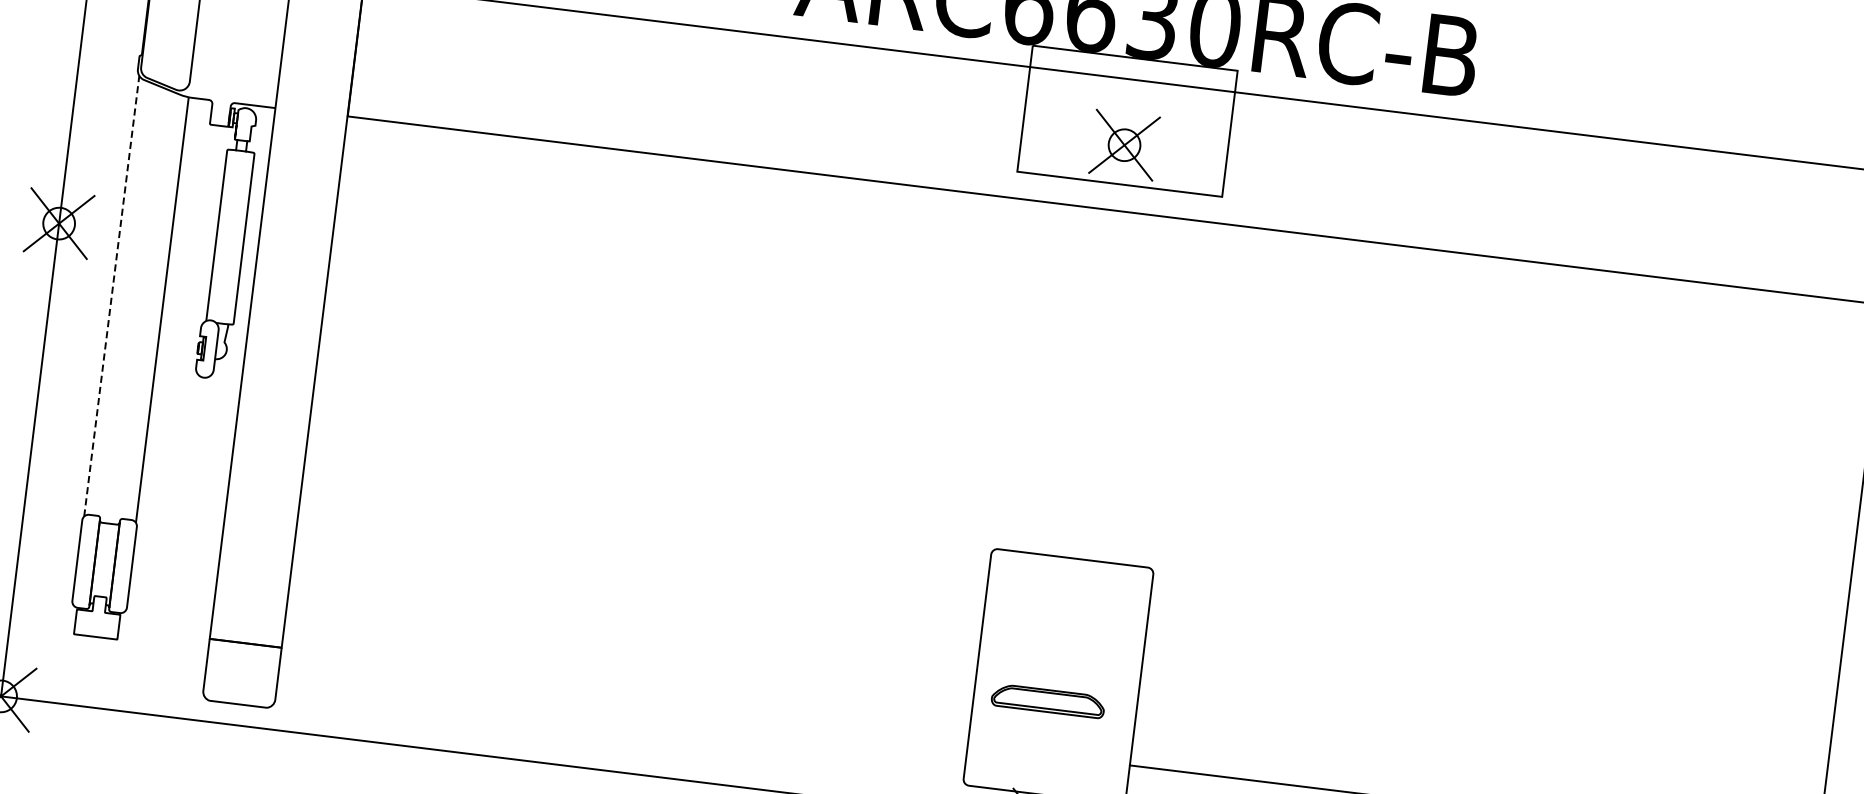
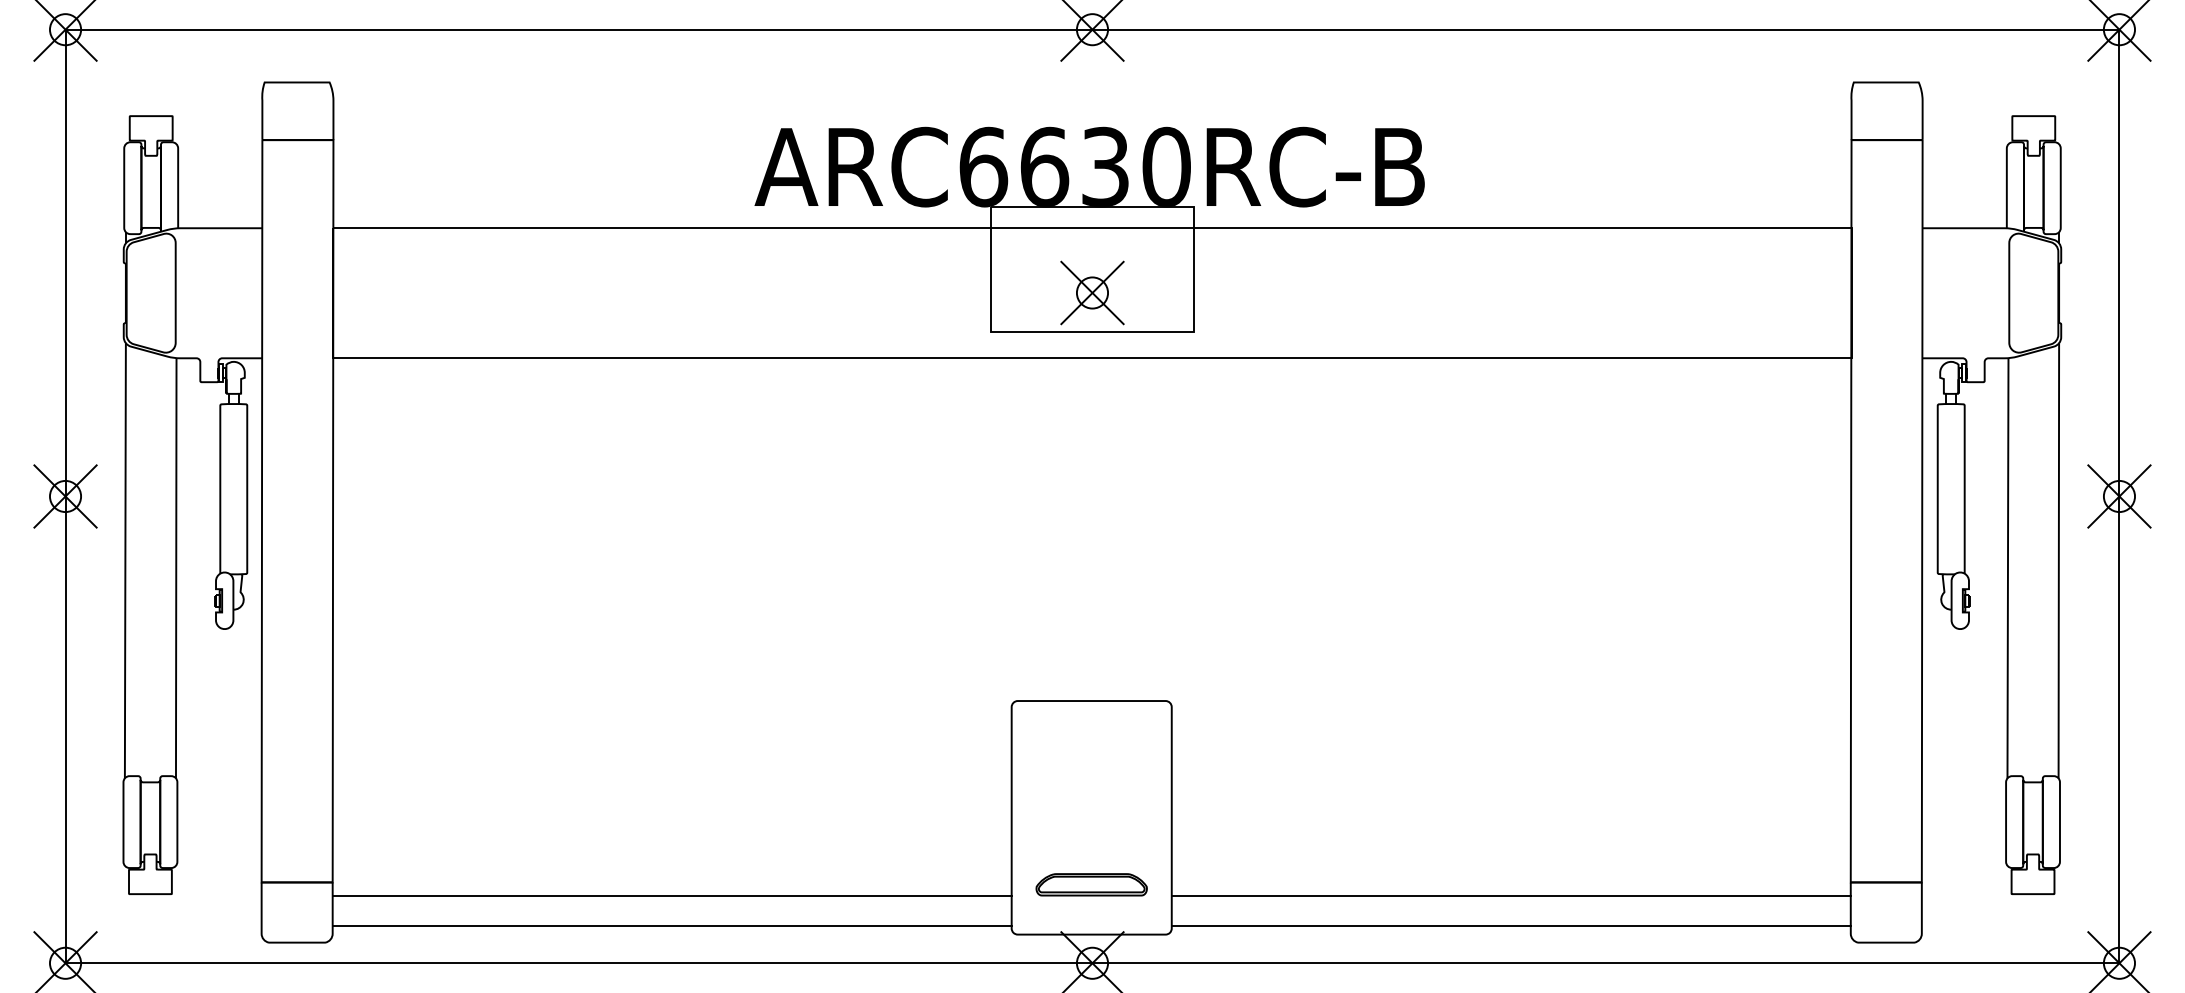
line: (111, 295) -> (125, 560), dashed -> solid
part: (1048, 700) -> (1091, 884), moved
line: (623, 703) -> (671, 895), added
line: (619, 734) -> (671, 926), added

